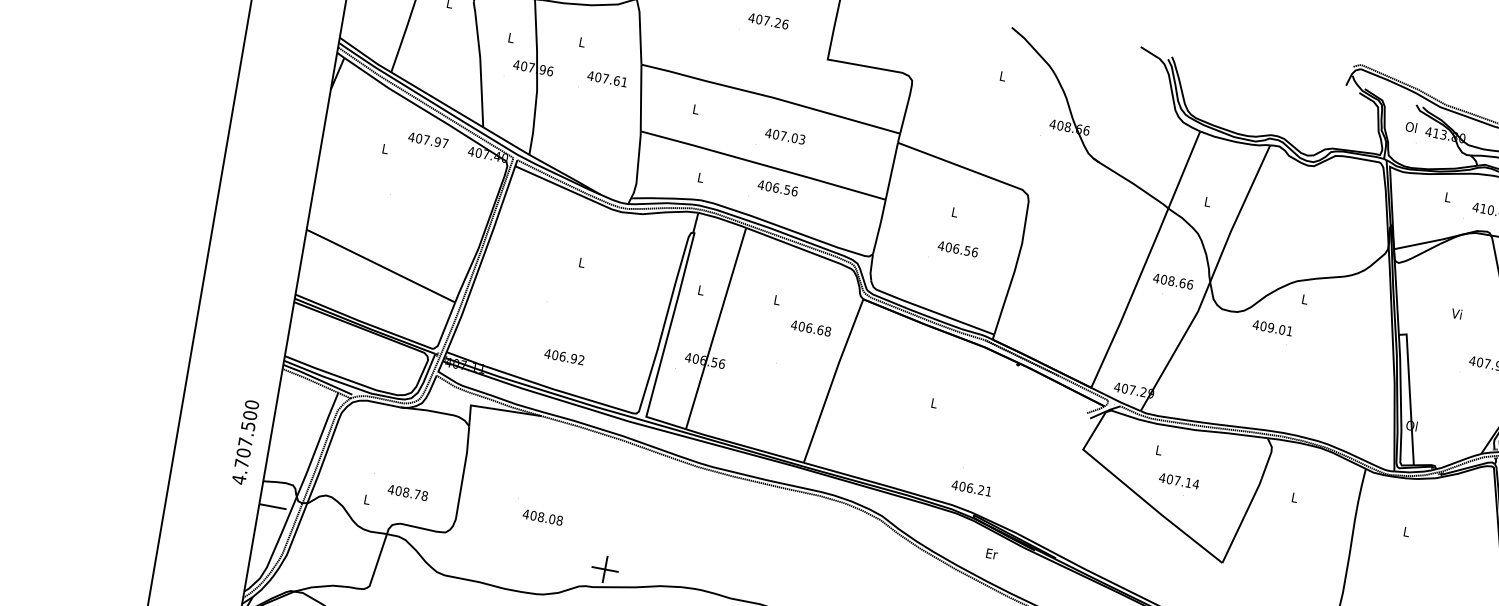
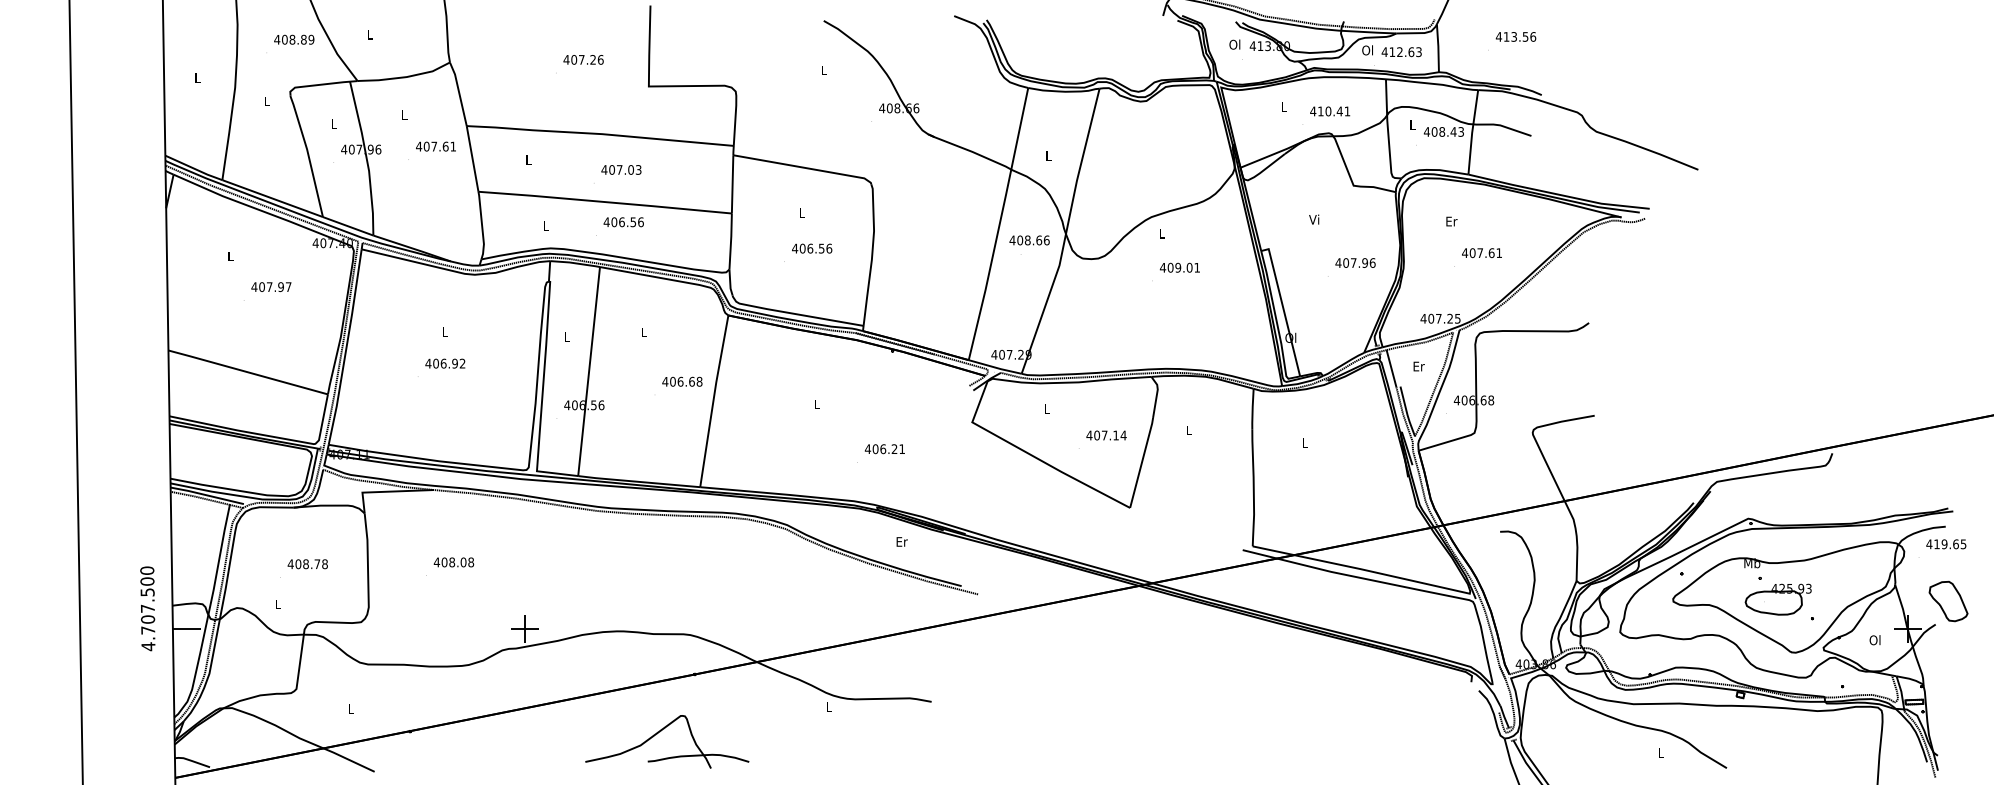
text: (428, 140) -> (271, 287), moved
text: (1272, 327) -> (1179, 267), moved
text: (811, 328) -> (682, 381), moved
text: (564, 356) -> (445, 363), moved
text: (245, 442) -> (147, 608), moved
text: (1179, 481) -> (1106, 435), moved
text: (971, 488) -> (884, 449), moved
text: (407, 493) -> (307, 564), moved
text: (542, 517) -> (453, 562), moved

